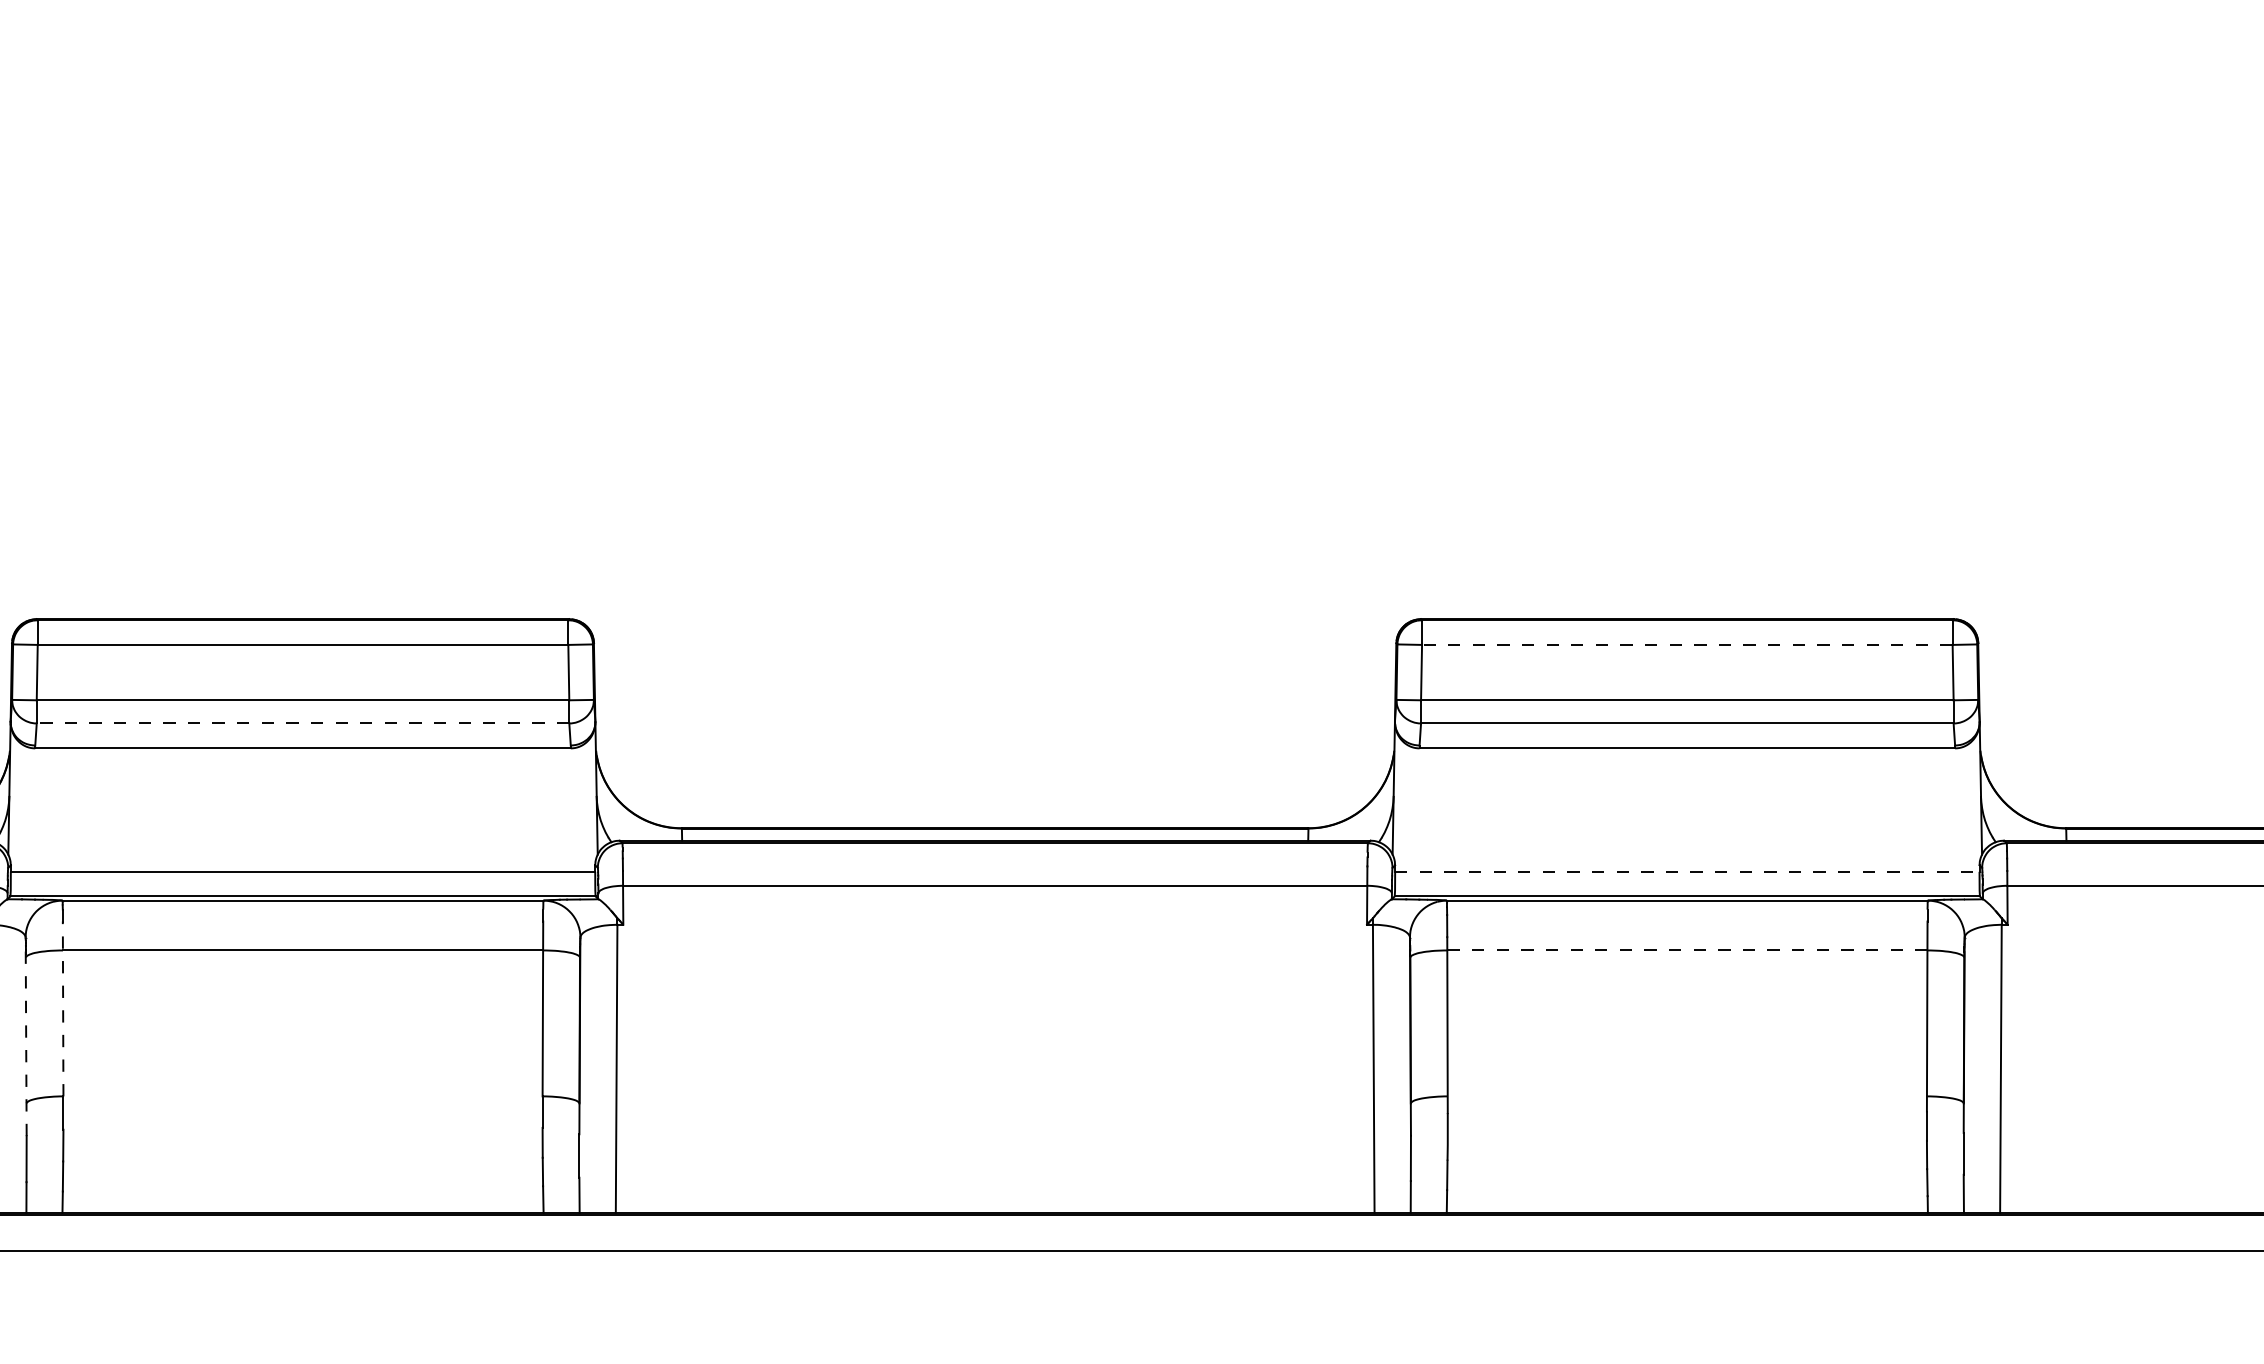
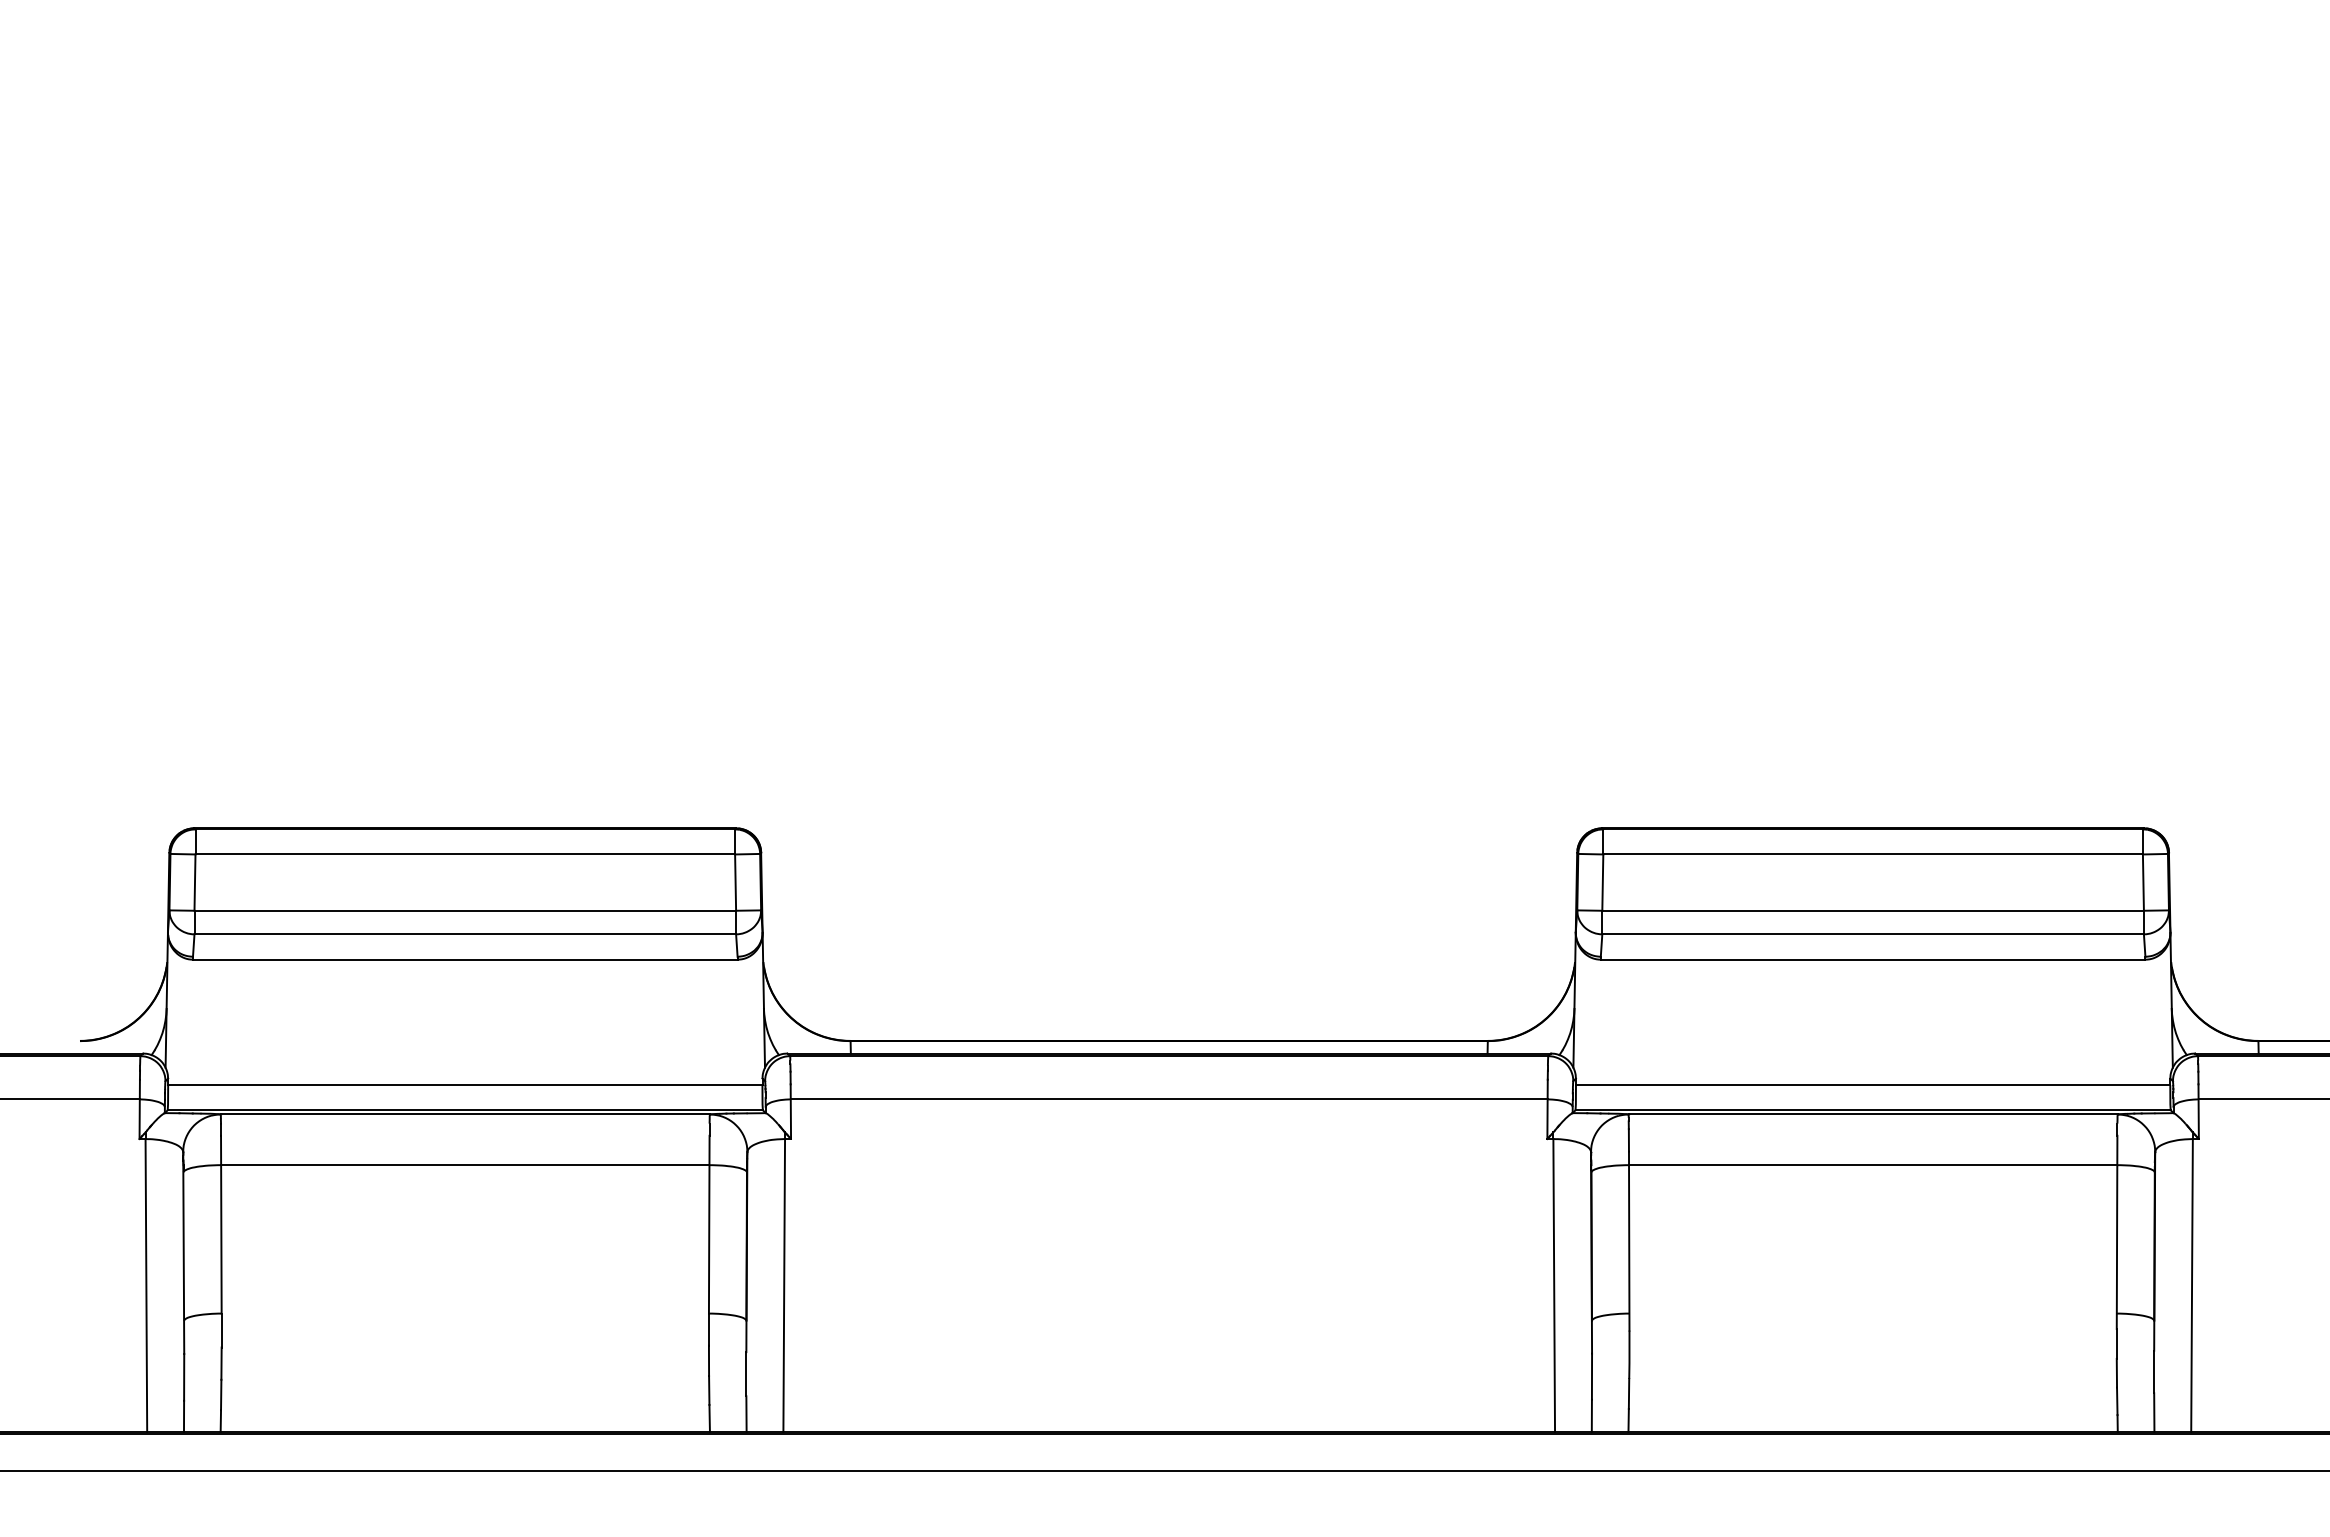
line: (1687, 644) -> (1873, 854), dashed -> solid
line: (303, 723) -> (465, 934), dashed -> solid
line: (1687, 872) -> (1873, 1085), dashed -> solid
line: (1686, 950) -> (1872, 1165), dashed -> solid
line: (63, 1008) -> (221, 1224), dashed -> solid
line: (25, 1037) -> (183, 1253), dashed -> solid

